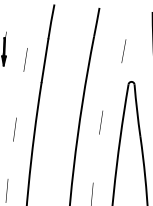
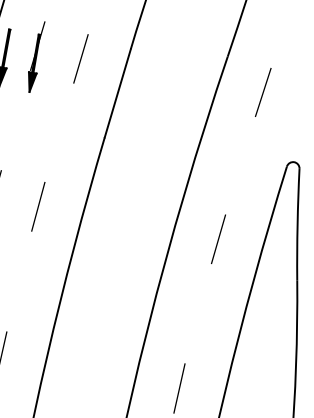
line: (123, 50) -> (262, 90), moved
line: (25, 59) -> (80, 57), moved
line: (14, 129) -> (37, 206), moved

